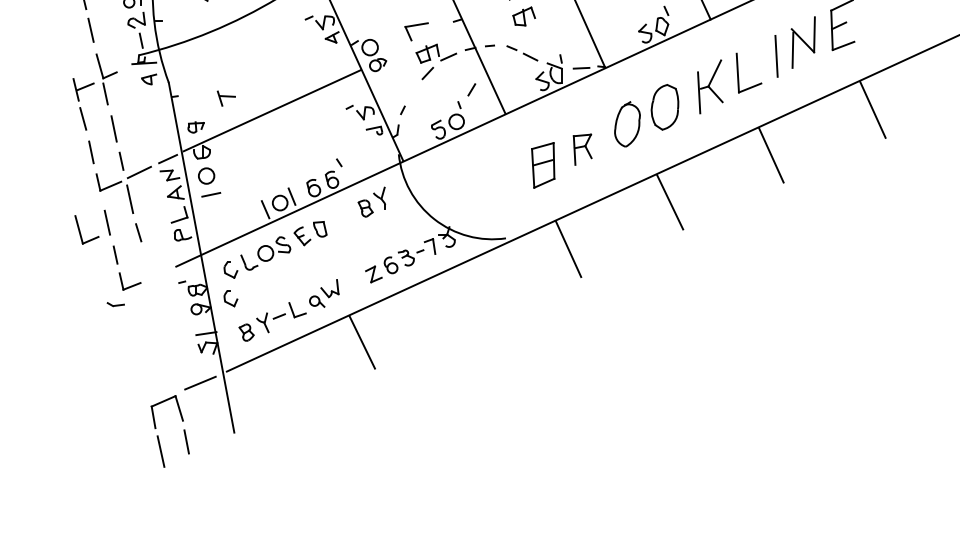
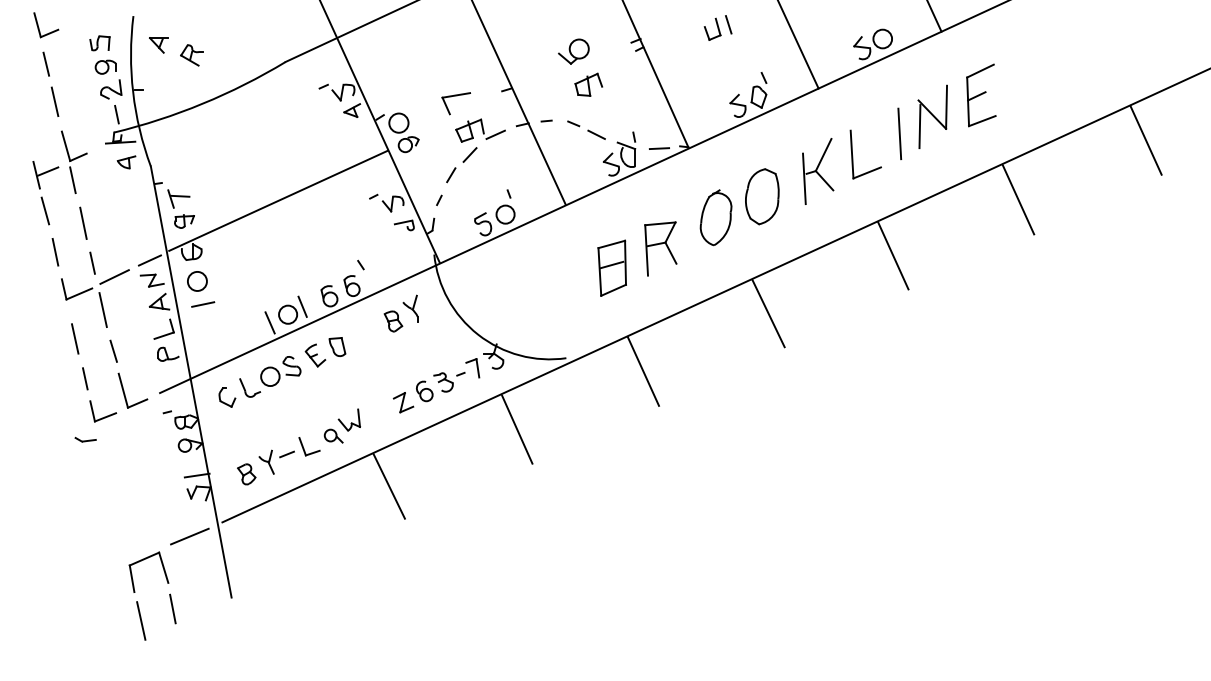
line: (472, 90) -> (451, 175), moved
part: (226, 98) -> (178, 198), moved
part: (582, 149) -> (660, 248), size x1.43
part: (80, 229) -> (124, 390), moved
line: (466, 296) -> (517, 429), added
part: (231, 298) -> (227, 432), removed

